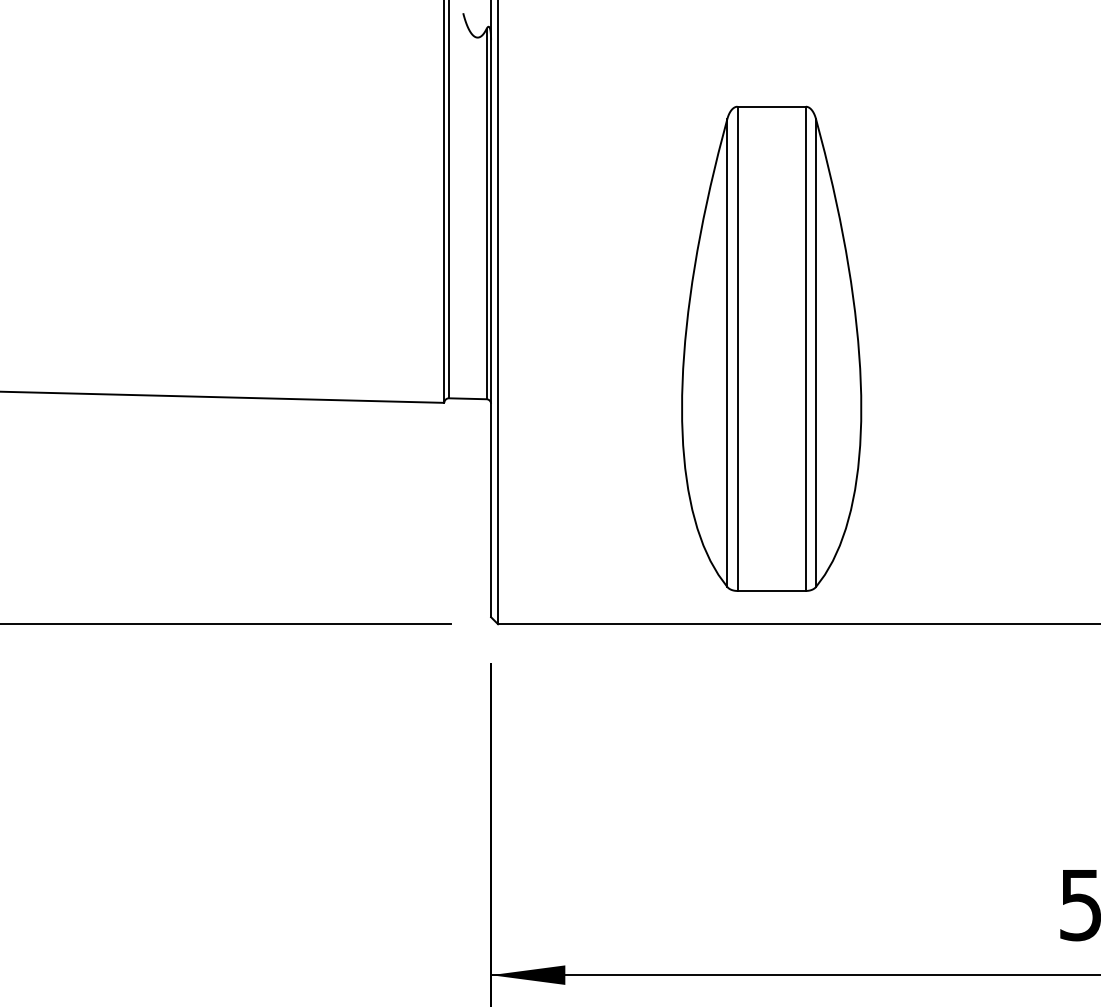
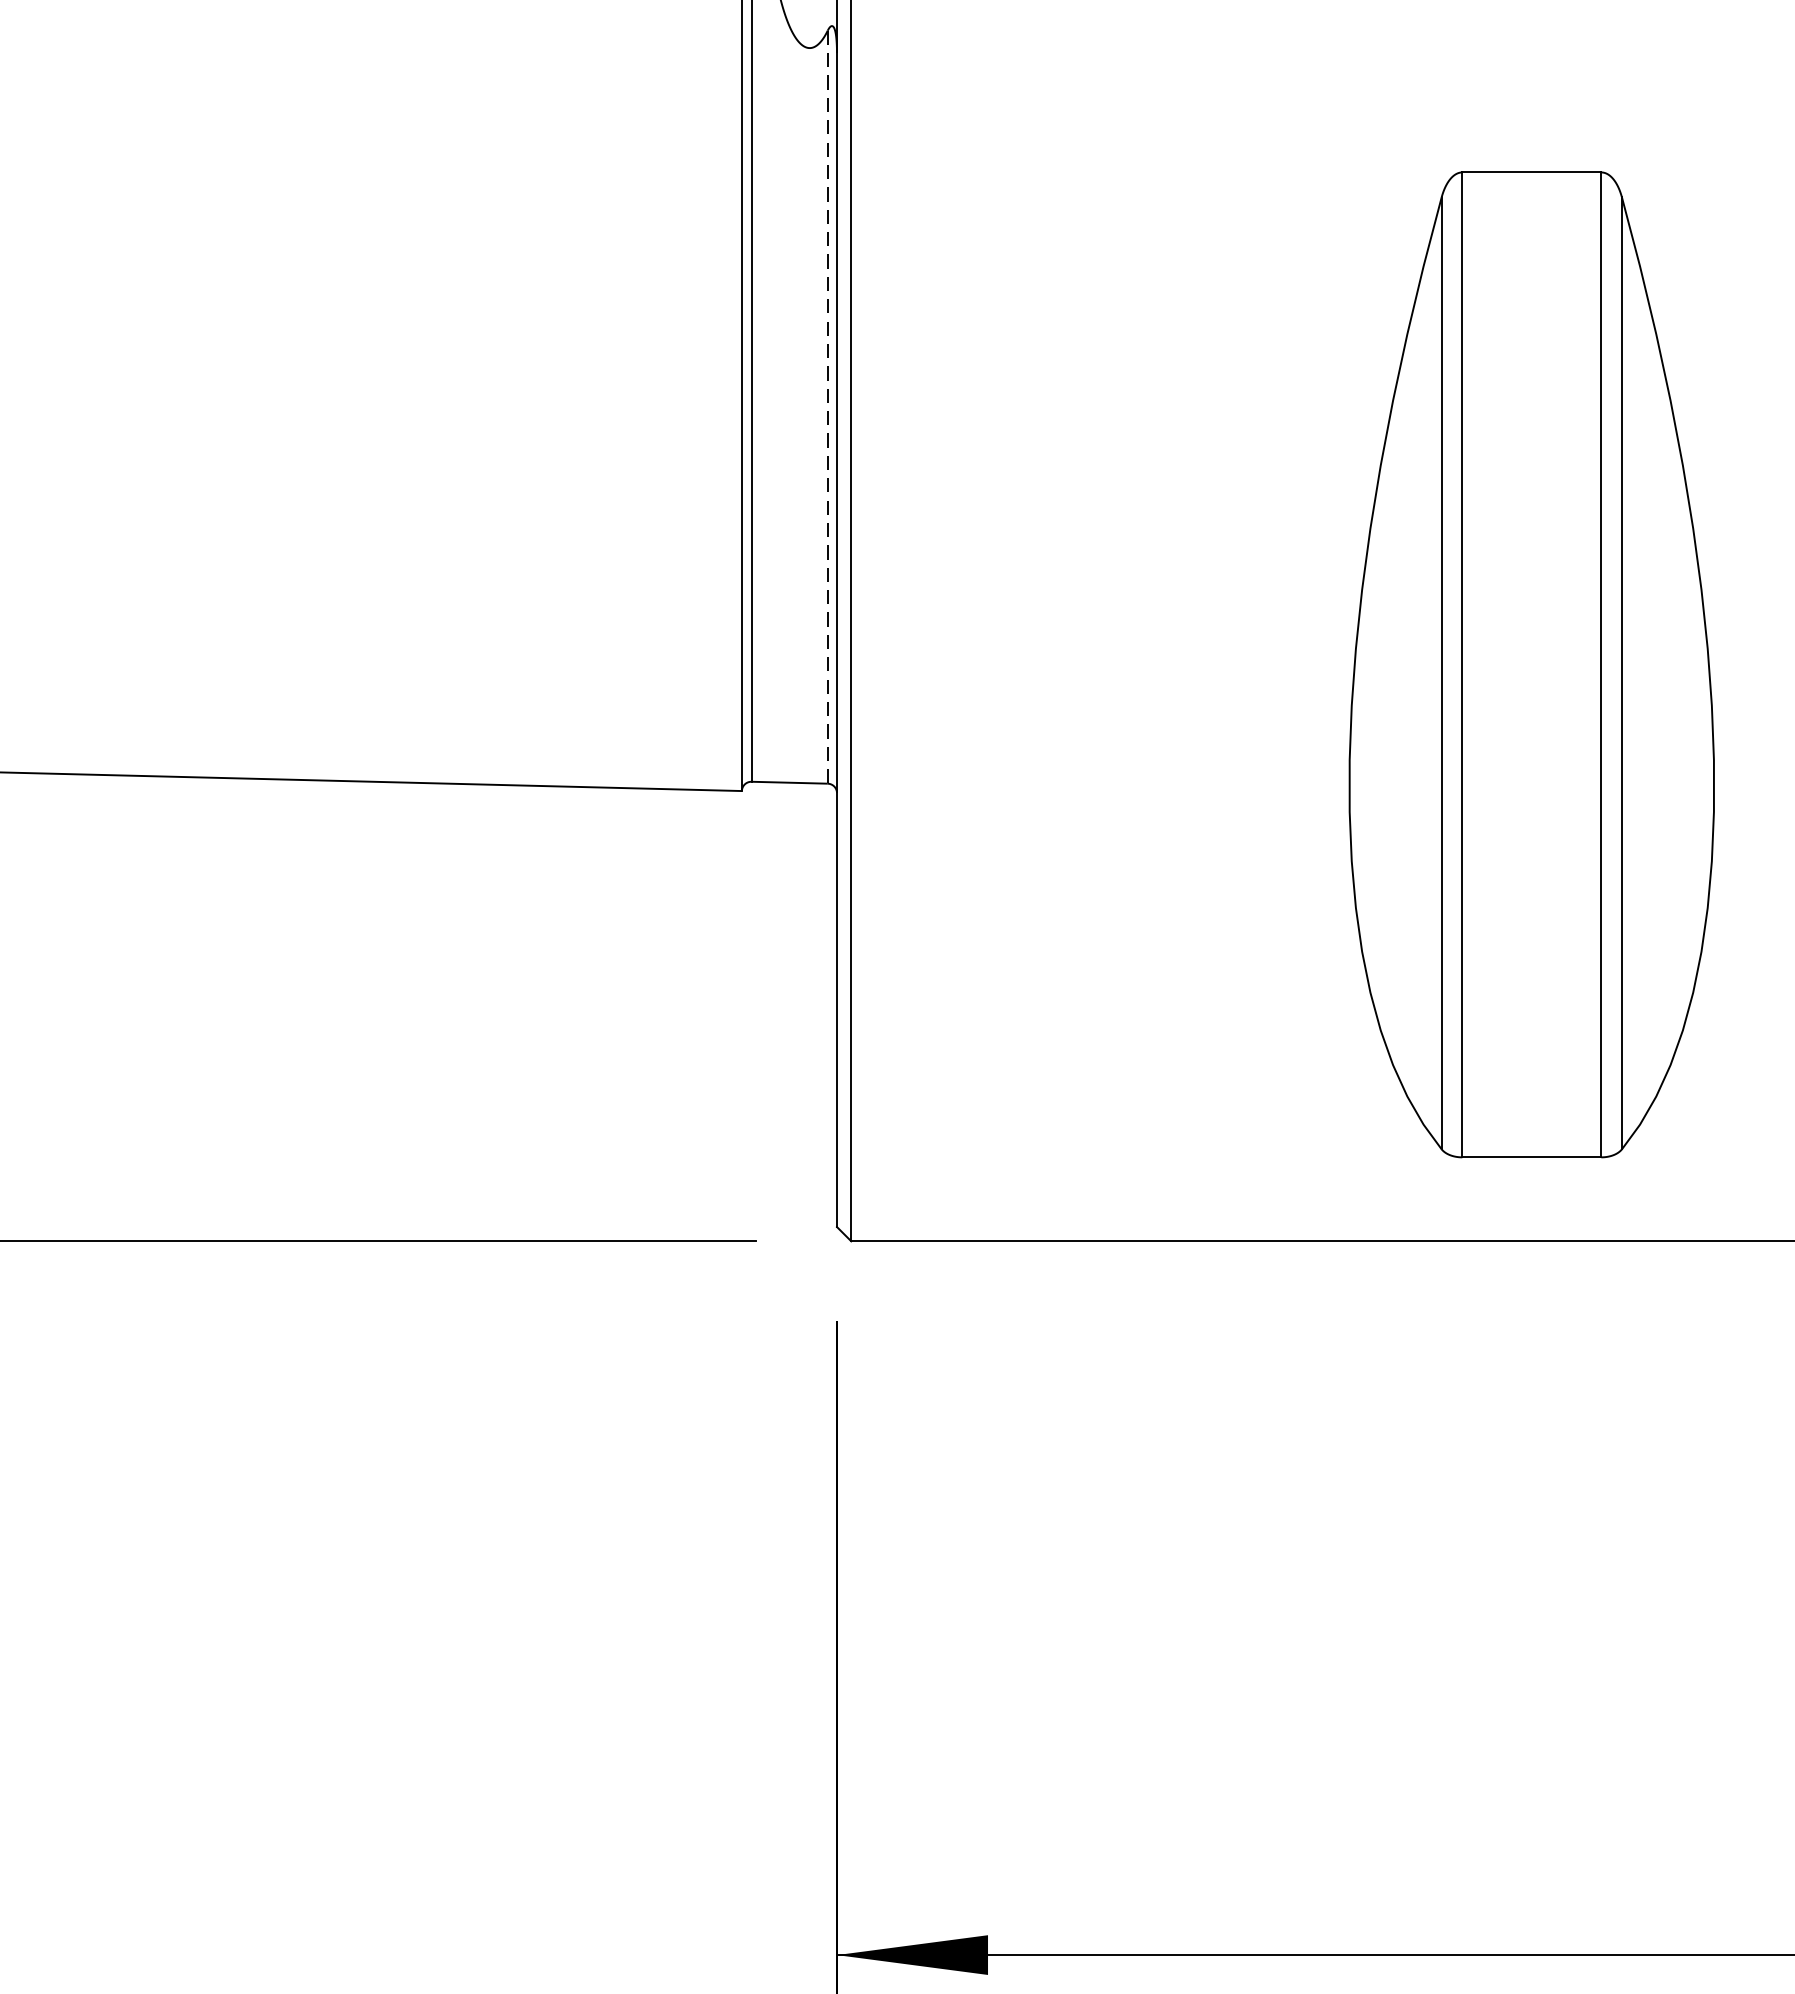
line: (486, 214) -> (827, 407), solid -> dashed
part: (771, 348) -> (1531, 664), moved

